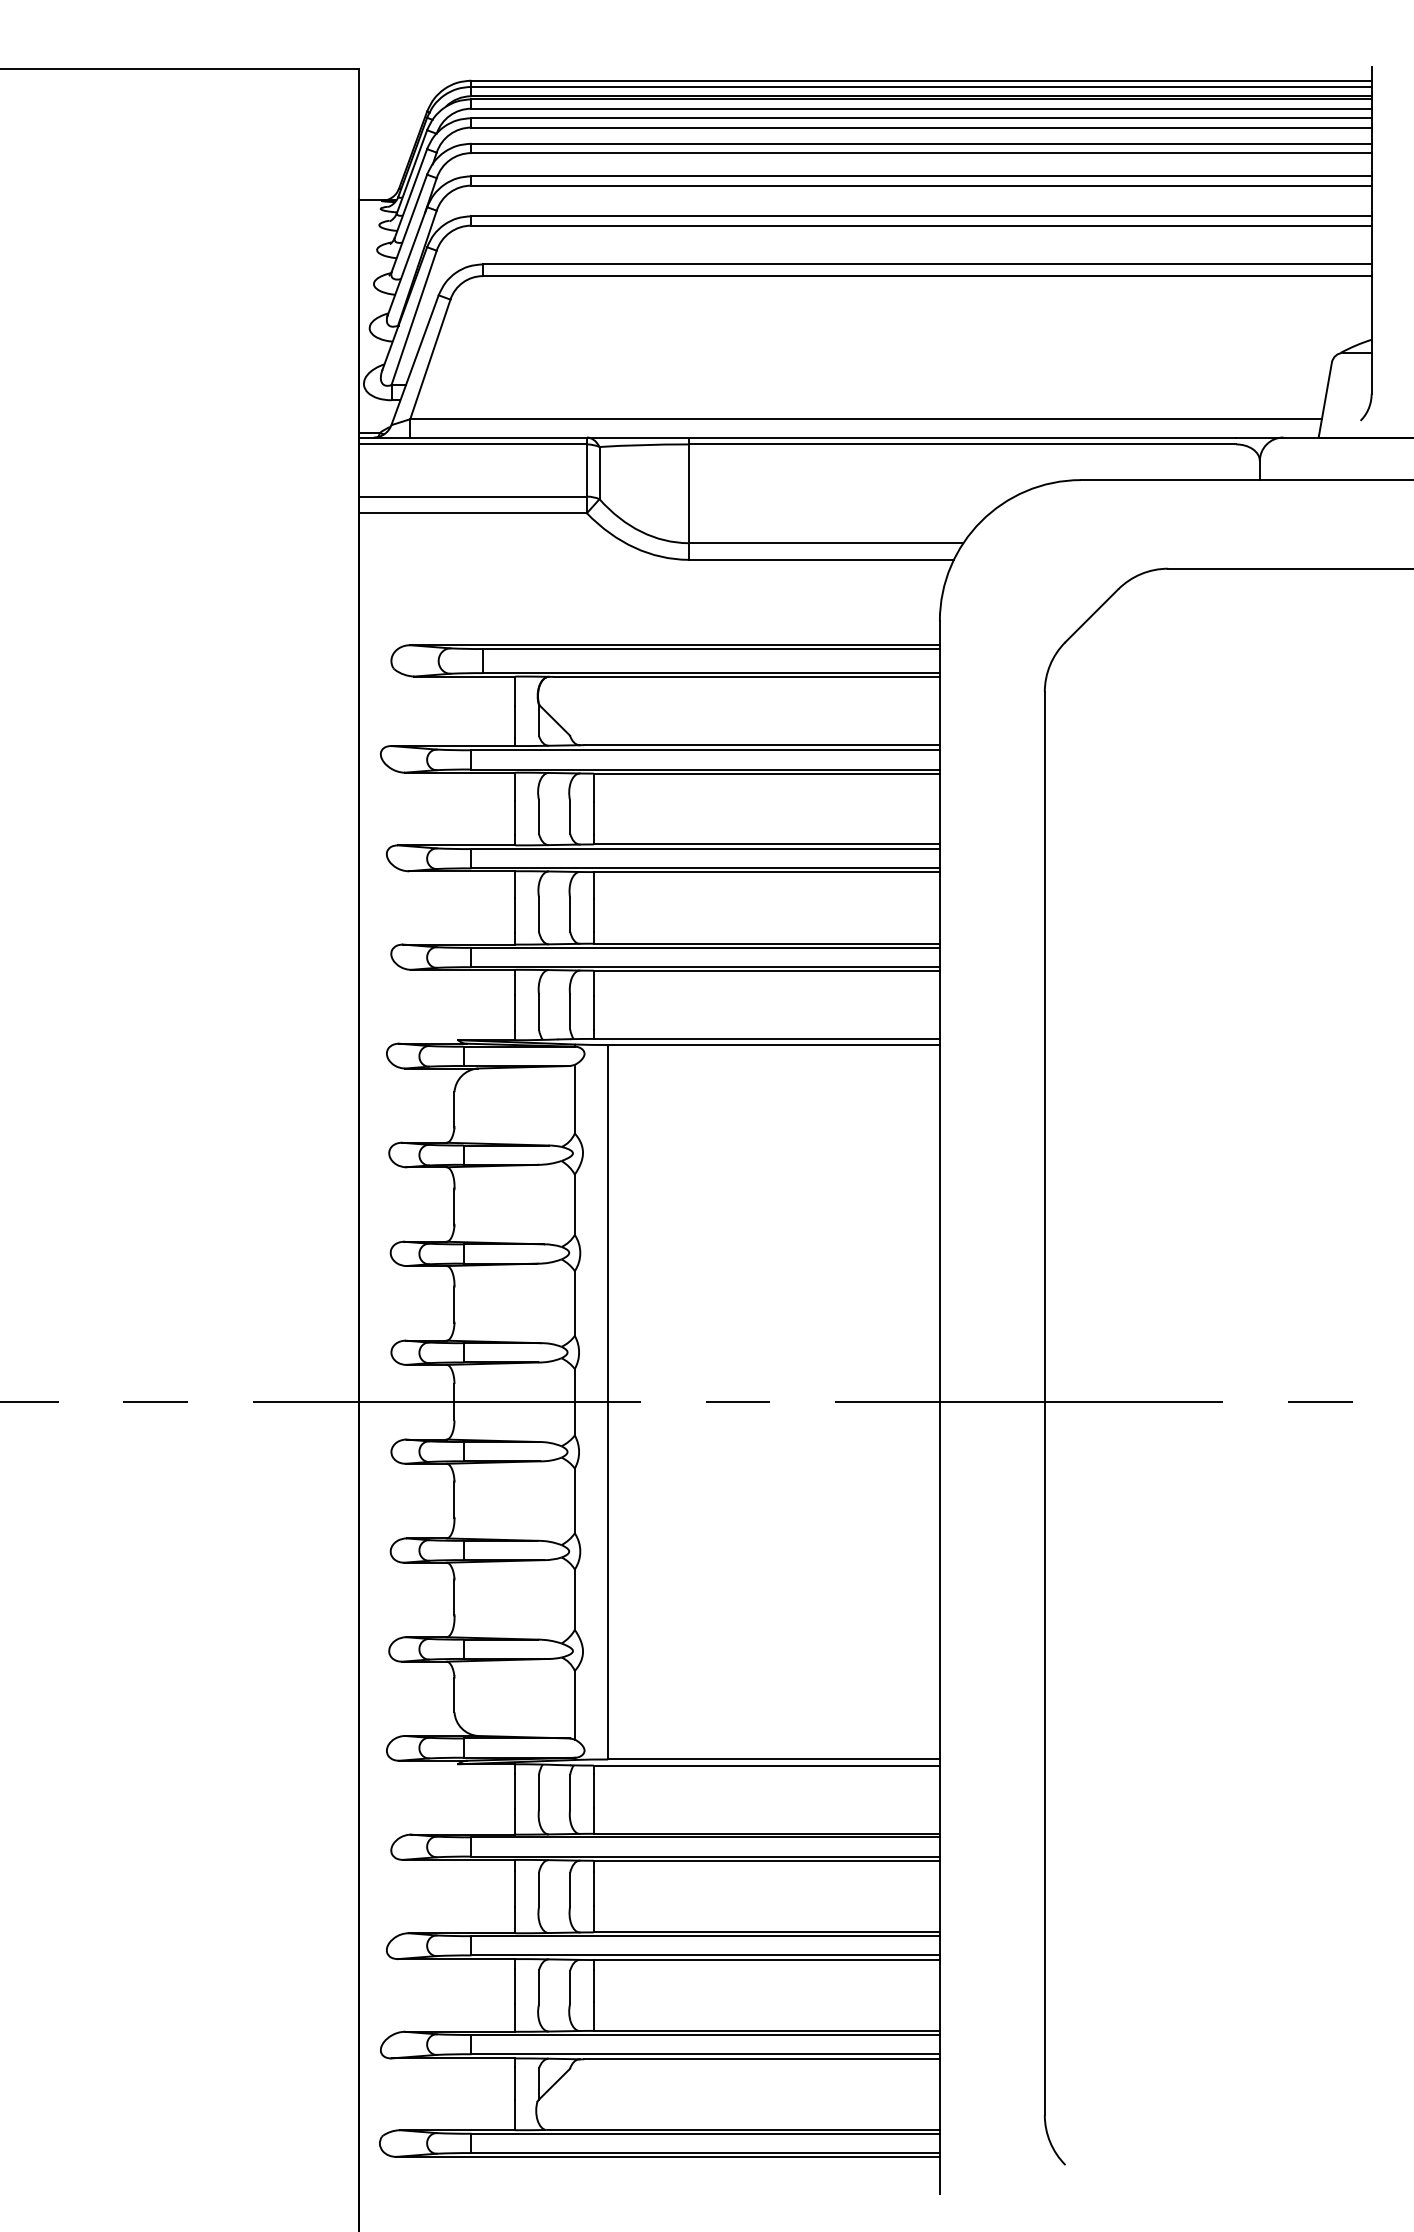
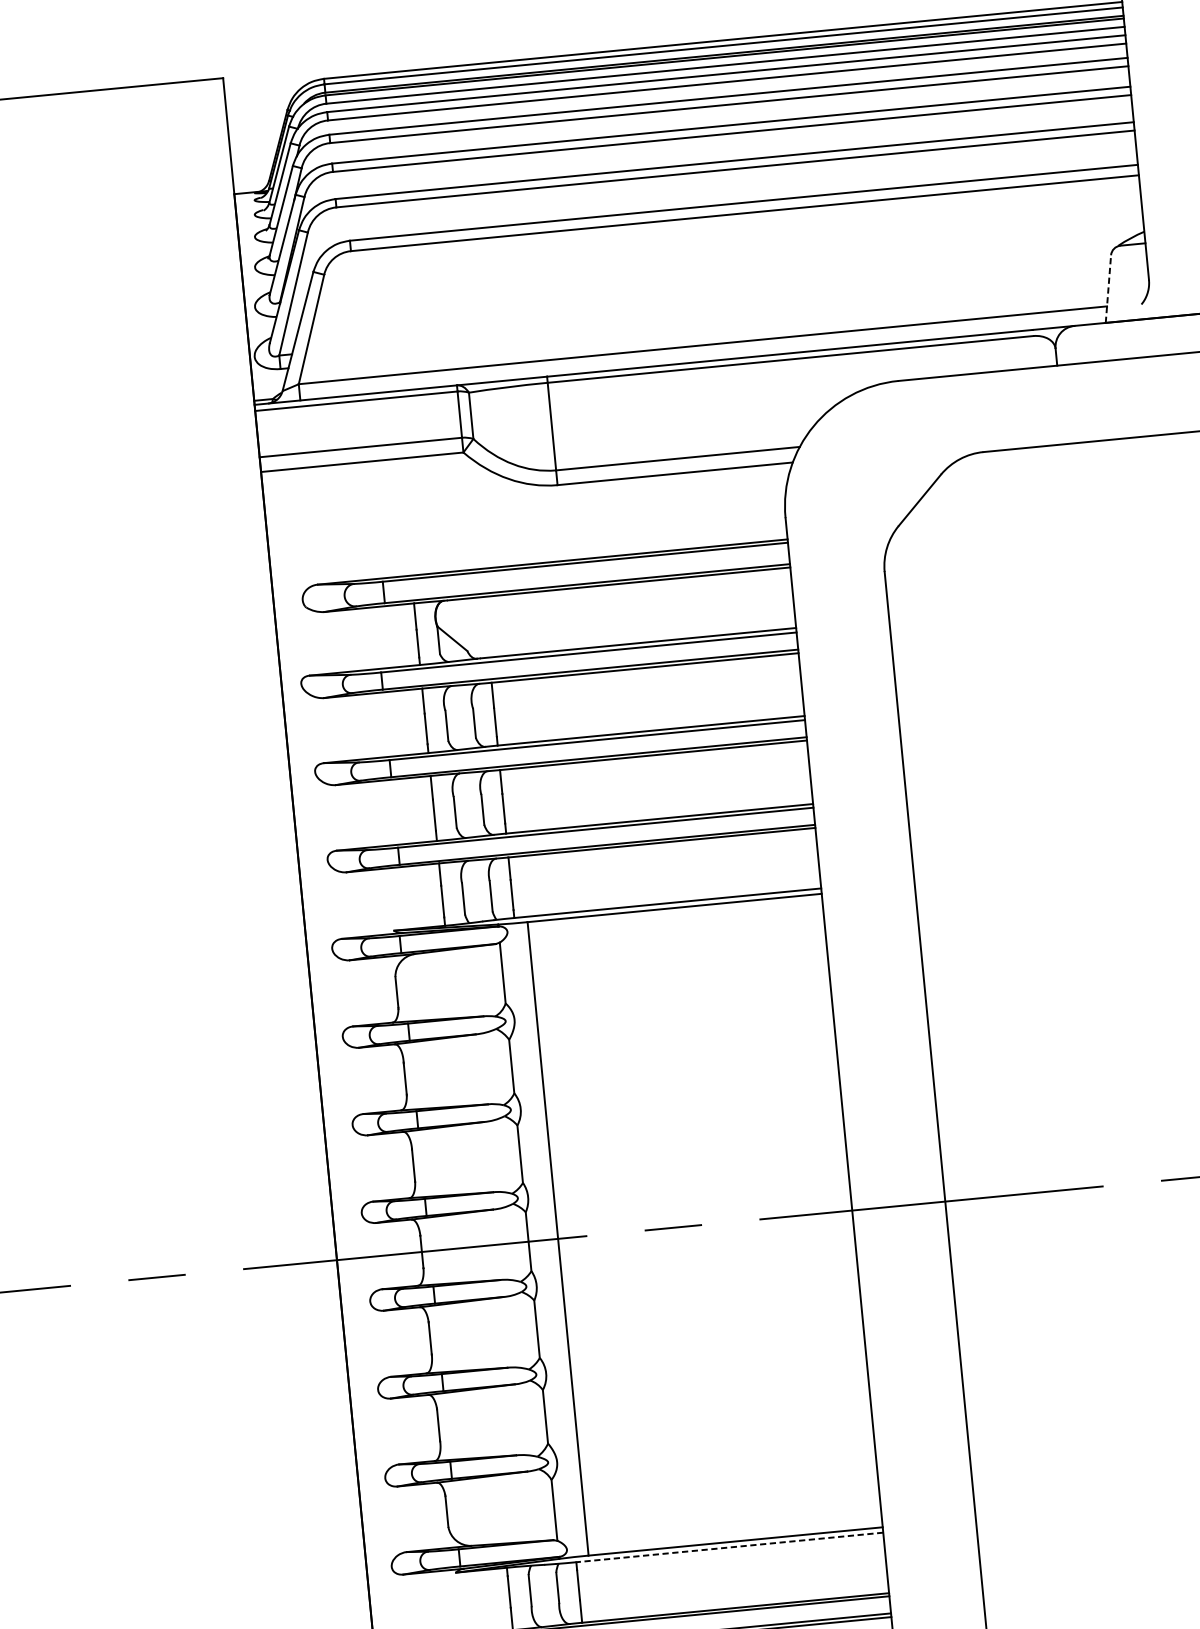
line: (1325, 399) -> (1108, 288), solid -> dashed
line: (766, 1765) -> (729, 1547), solid -> dashed

